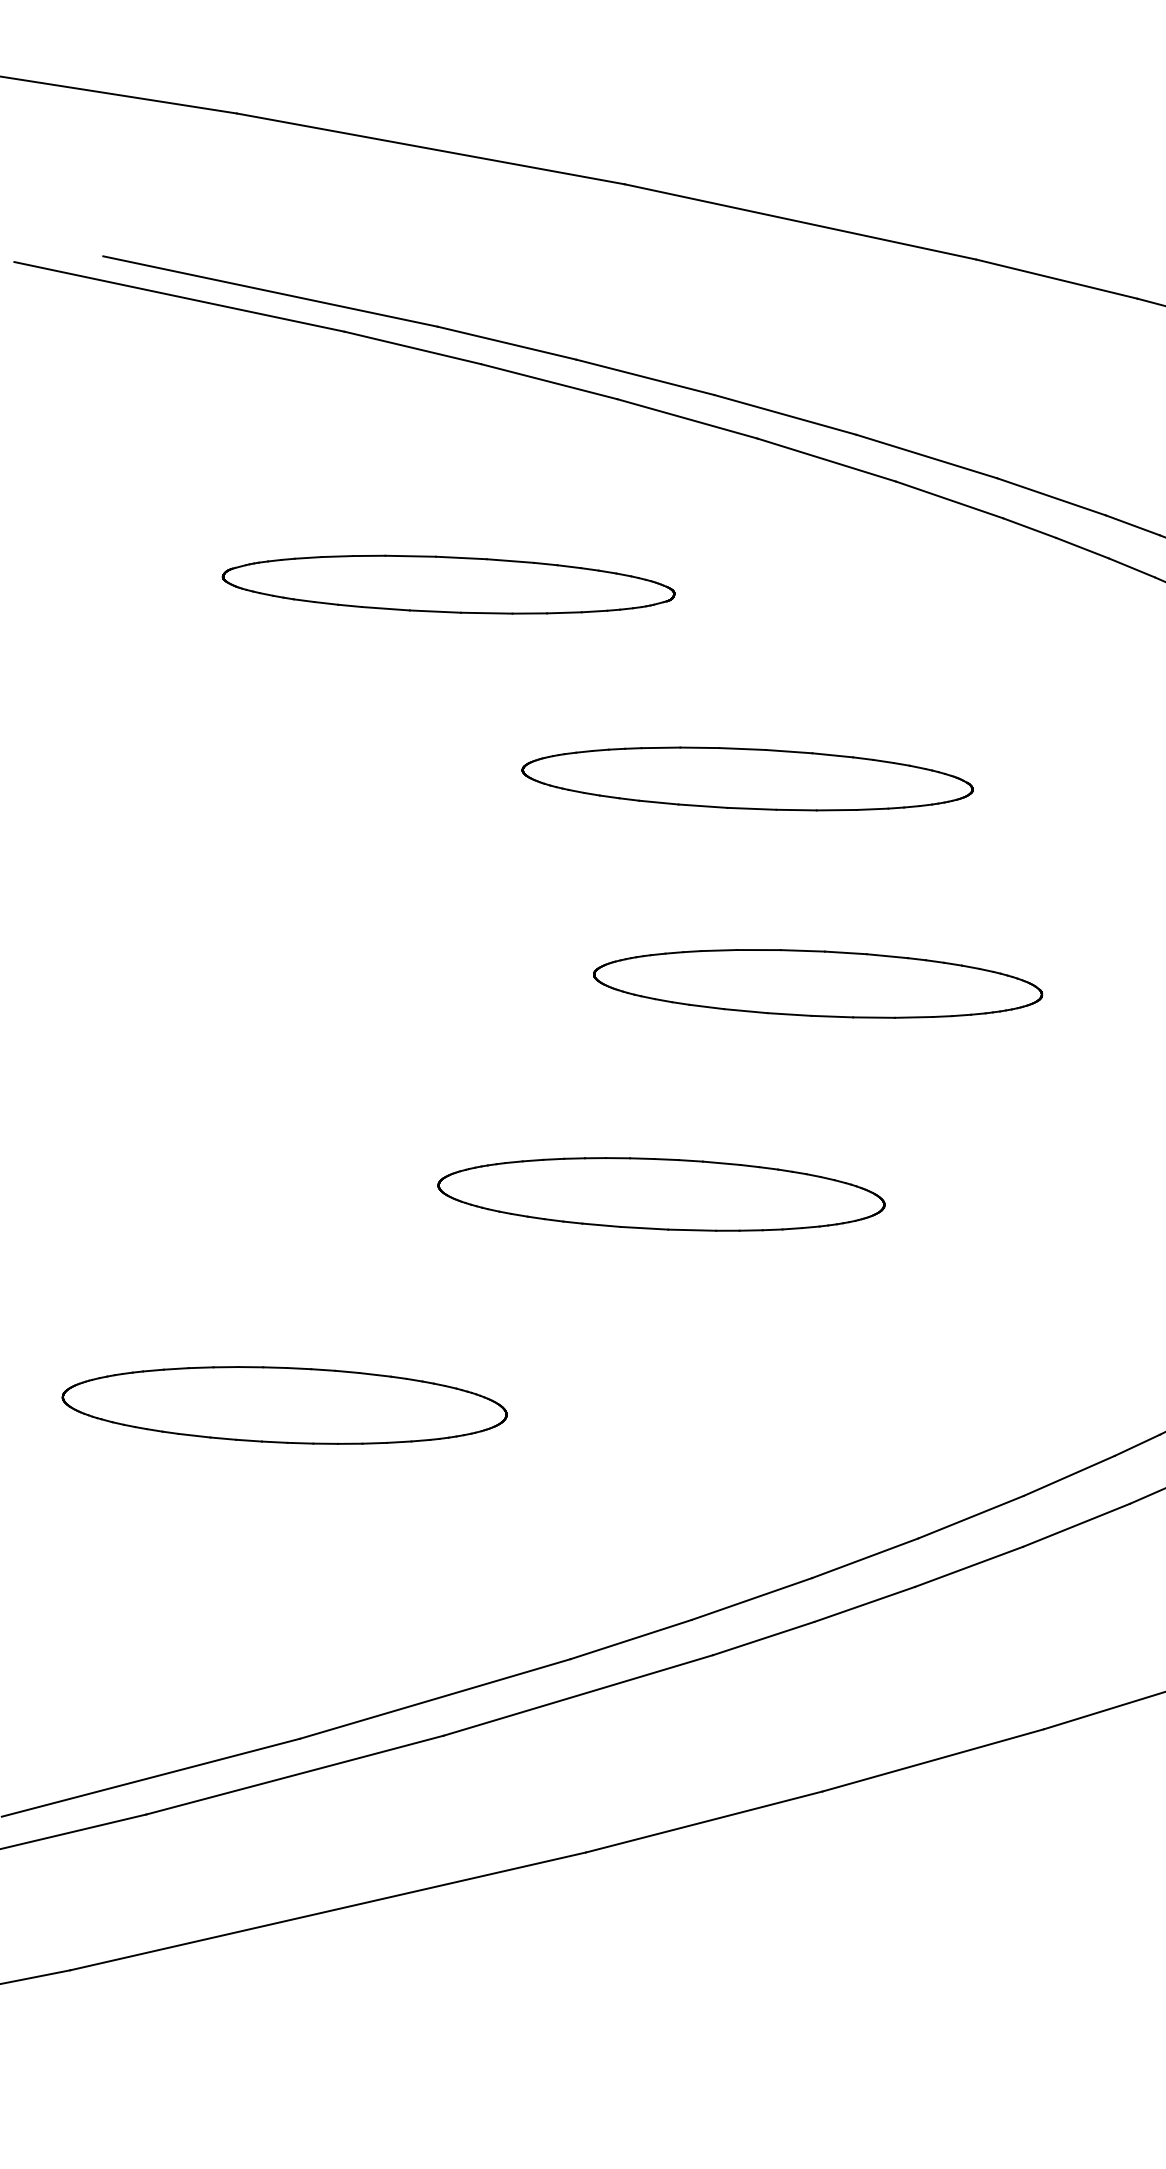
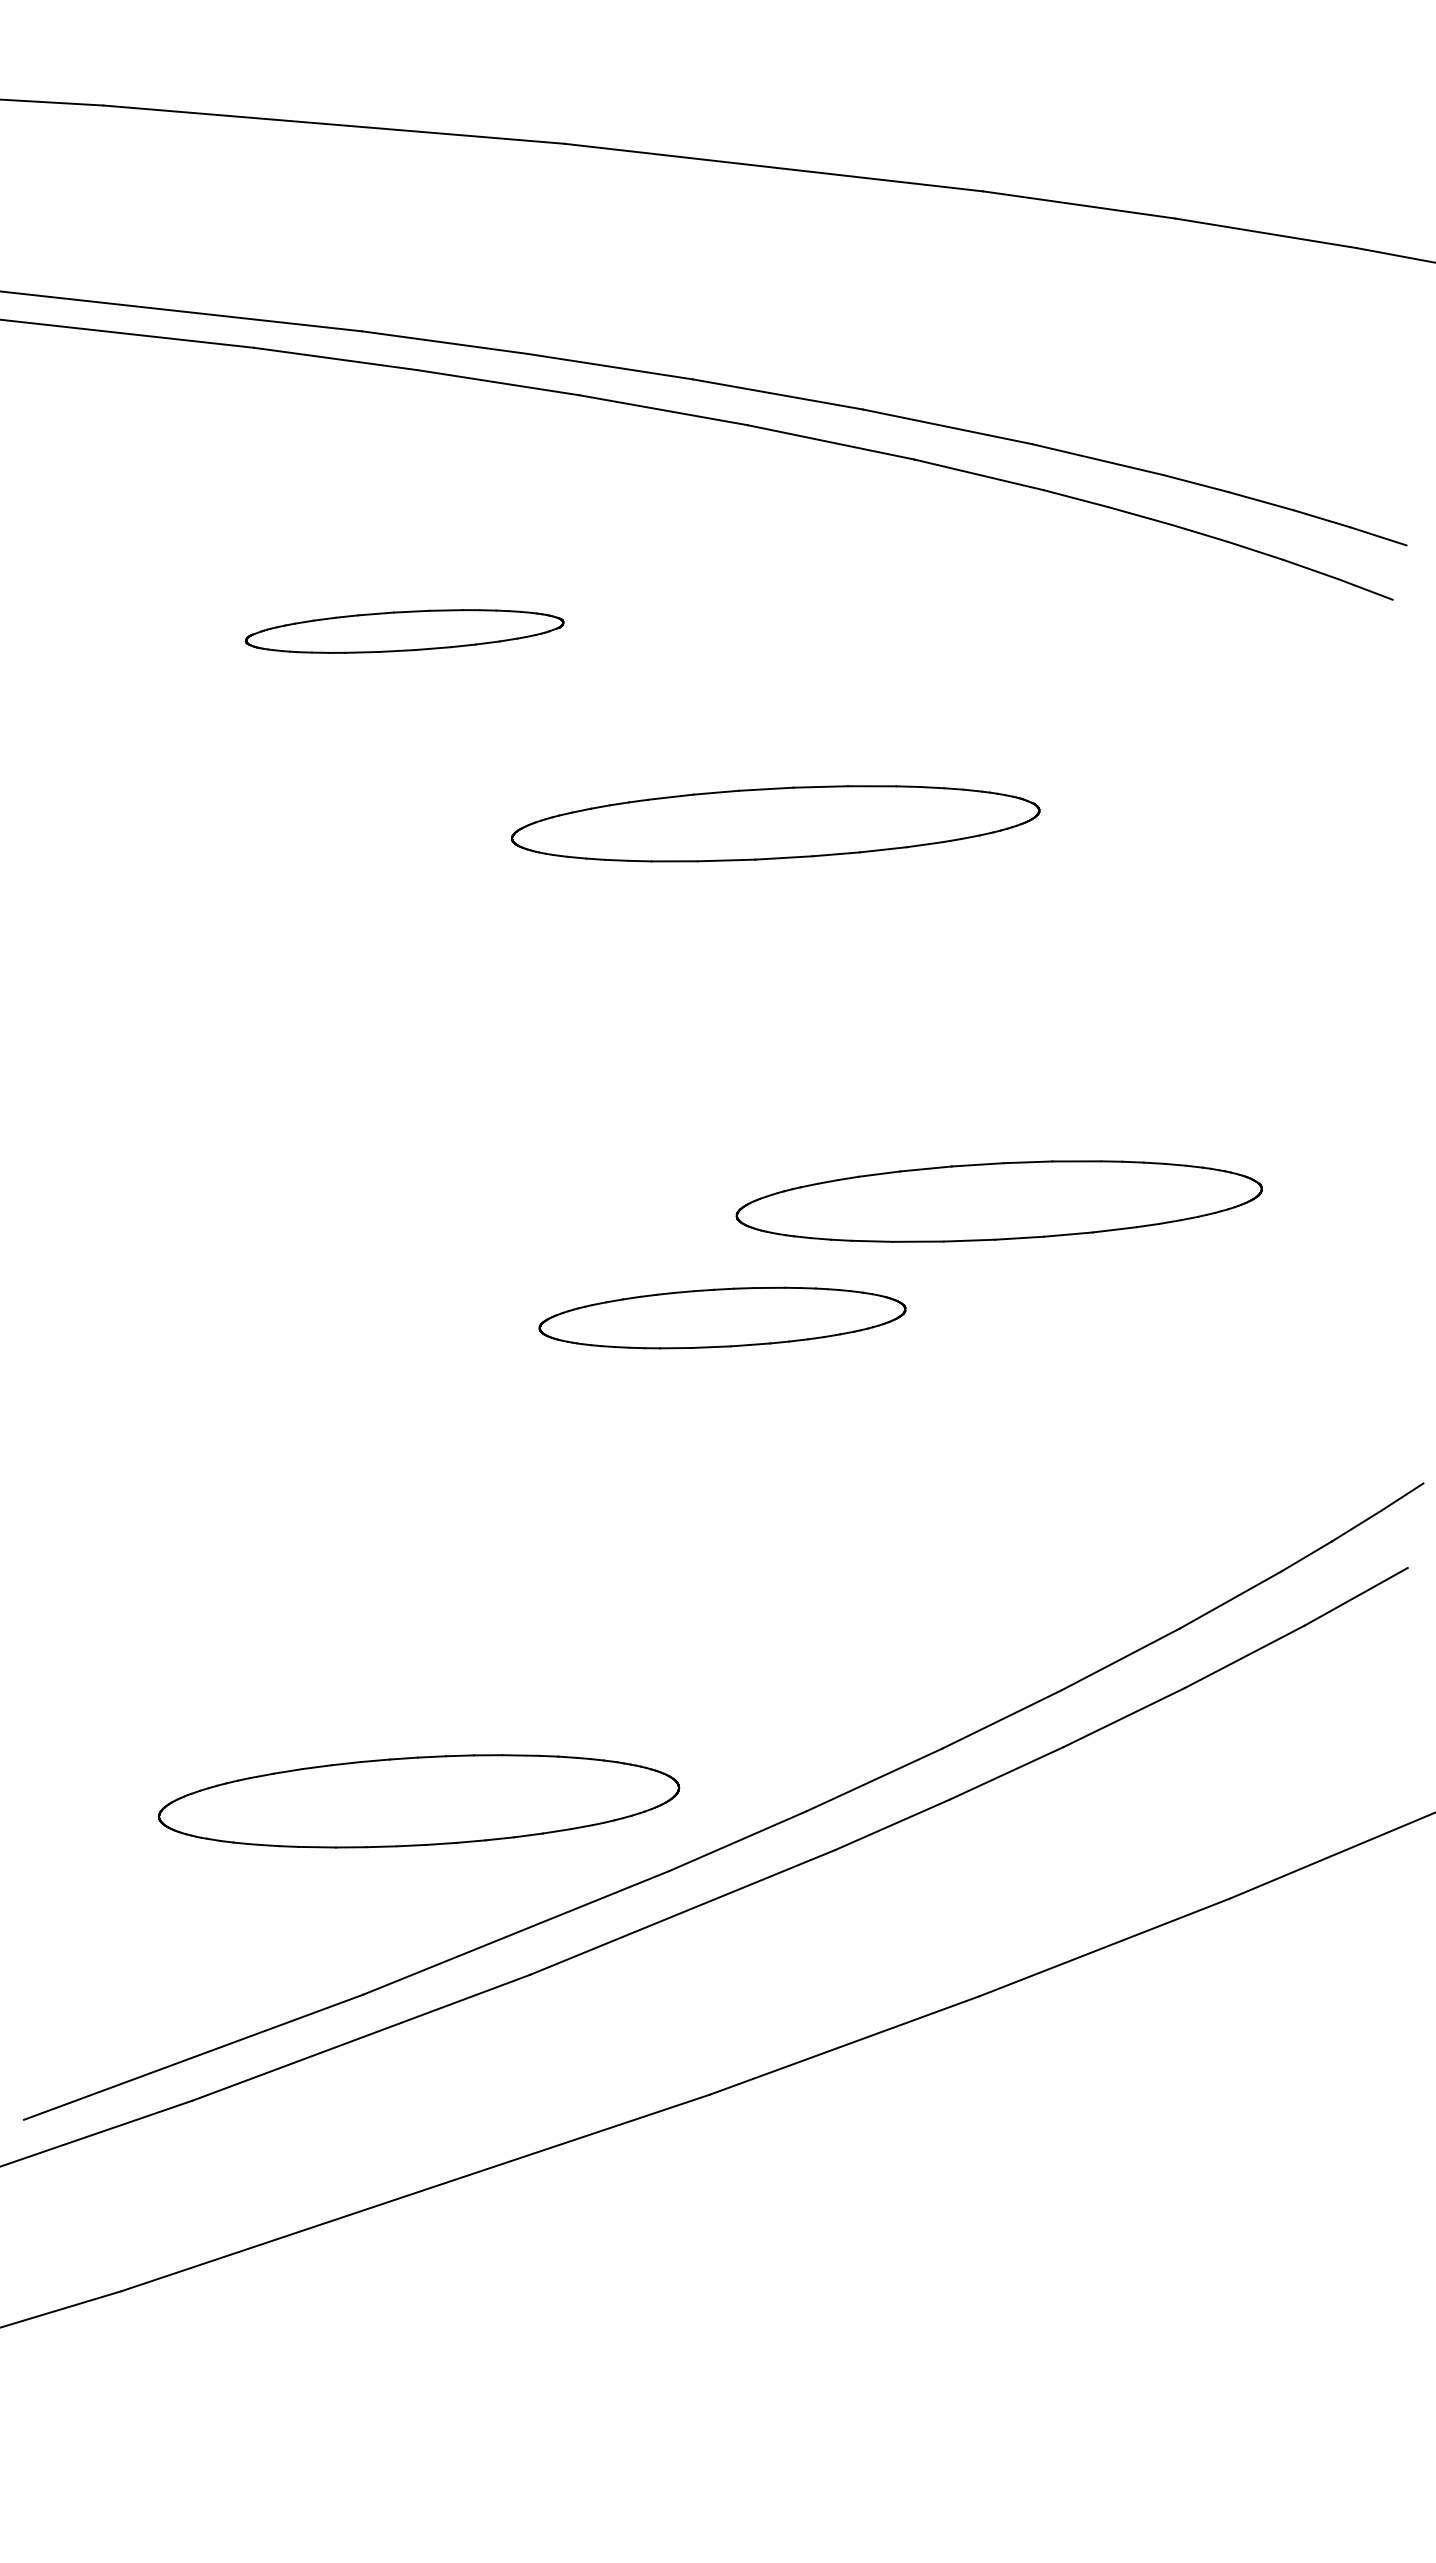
part: (448, 585) -> (404, 631), size x0.6
part: (817, 983) -> (998, 1201), moved
part: (661, 1193) -> (722, 1317), size x0.7
part: (285, 1405) -> (419, 1801), moved

